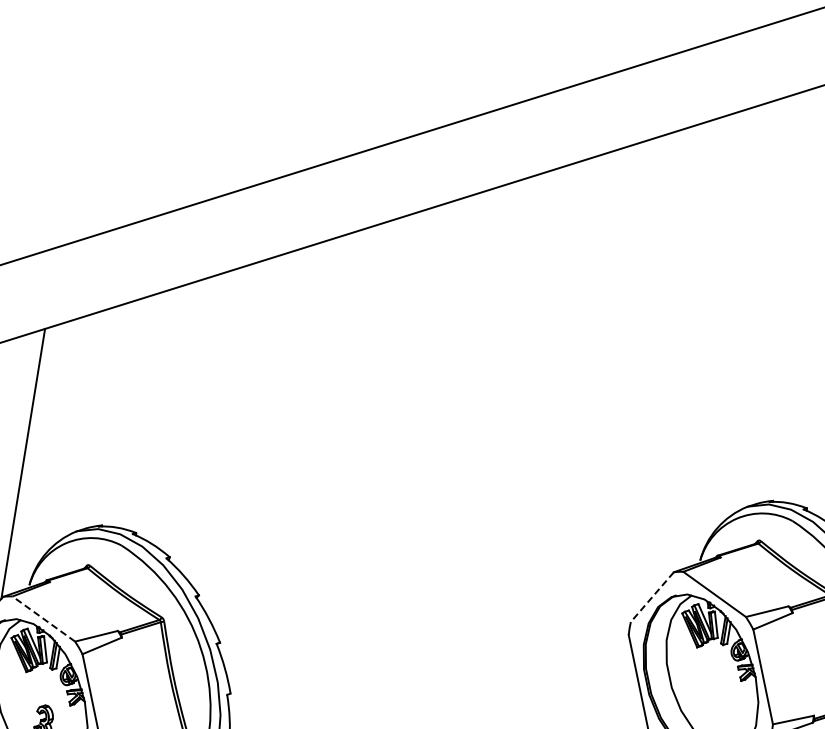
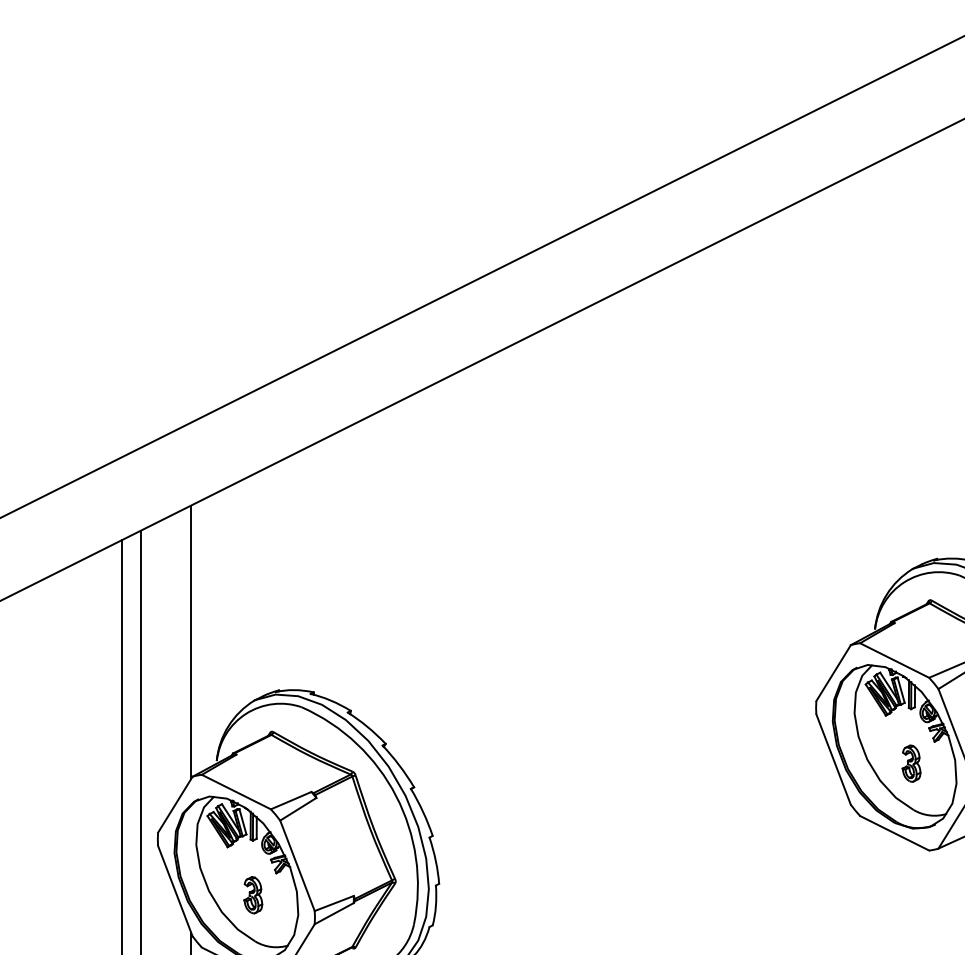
line: (652, 597) -> (833, 673), dashed -> solid
line: (43, 619) -> (236, 792), dashed -> solid
part: (714, 698) -> (911, 763), added

